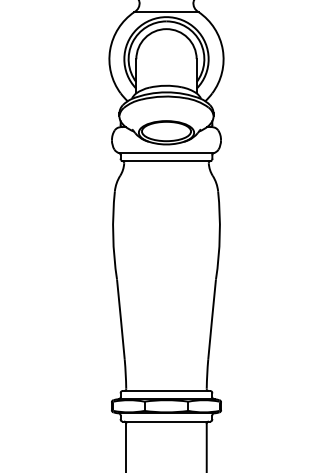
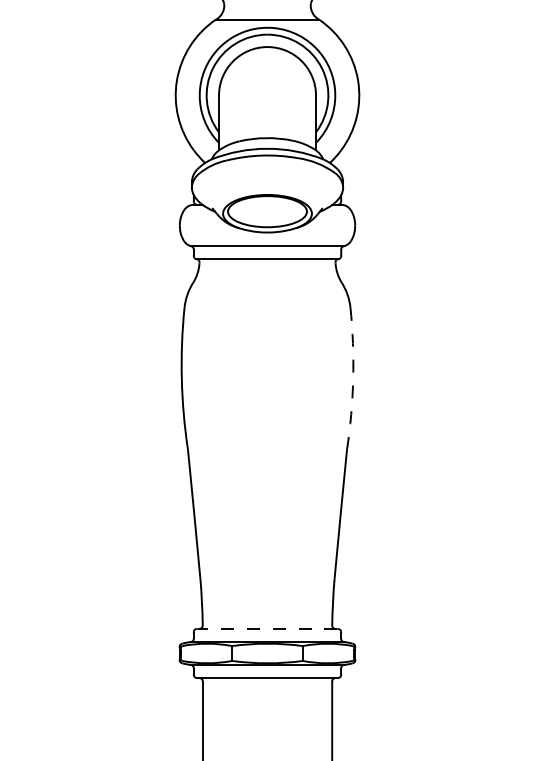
arc: (219, 235) -> (352, 378), solid -> dashed
line: (166, 391) -> (267, 629), solid -> dashed

